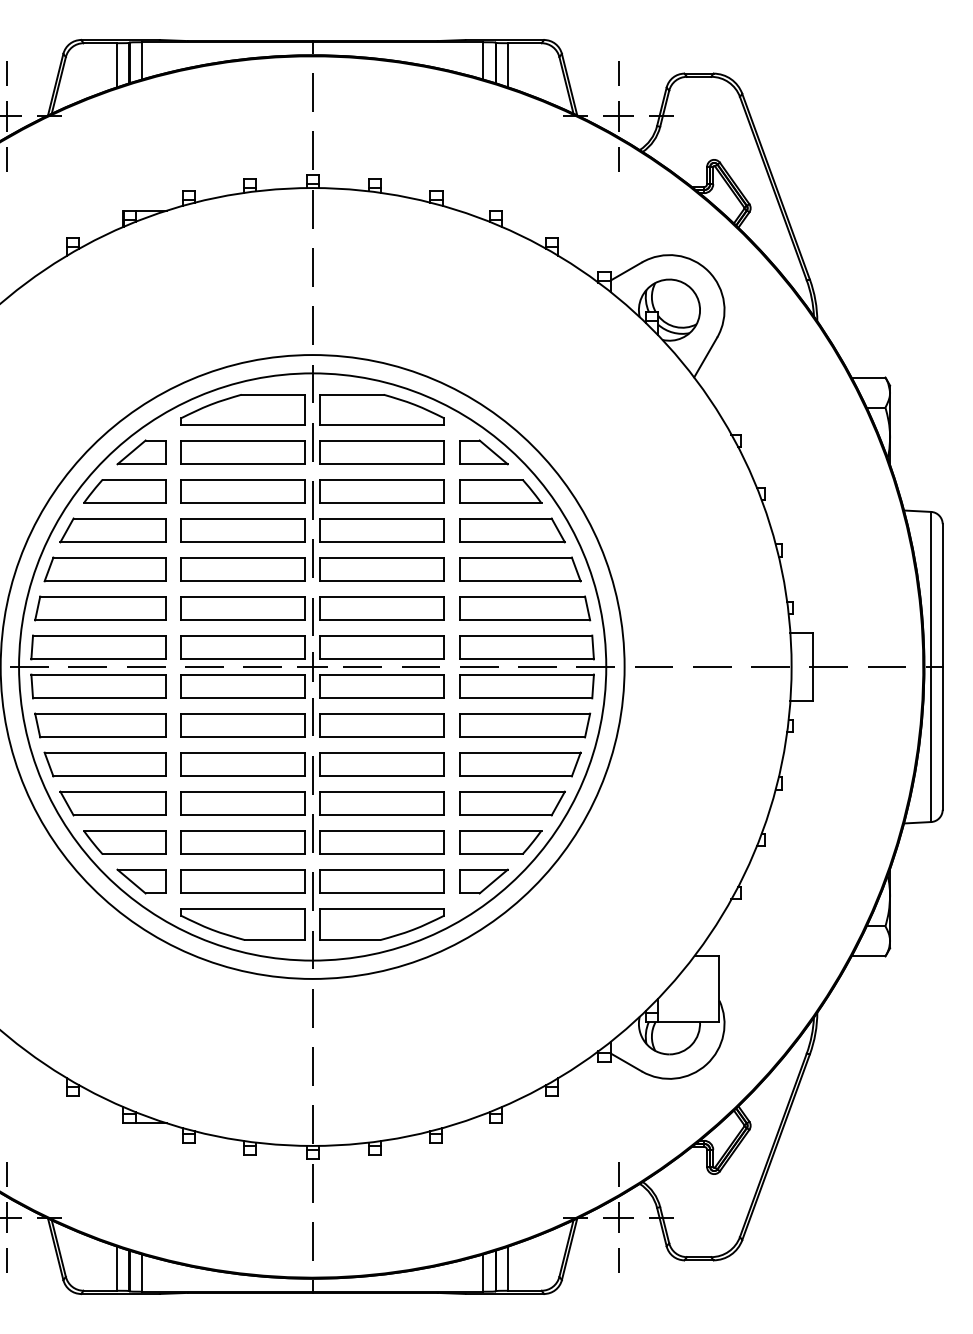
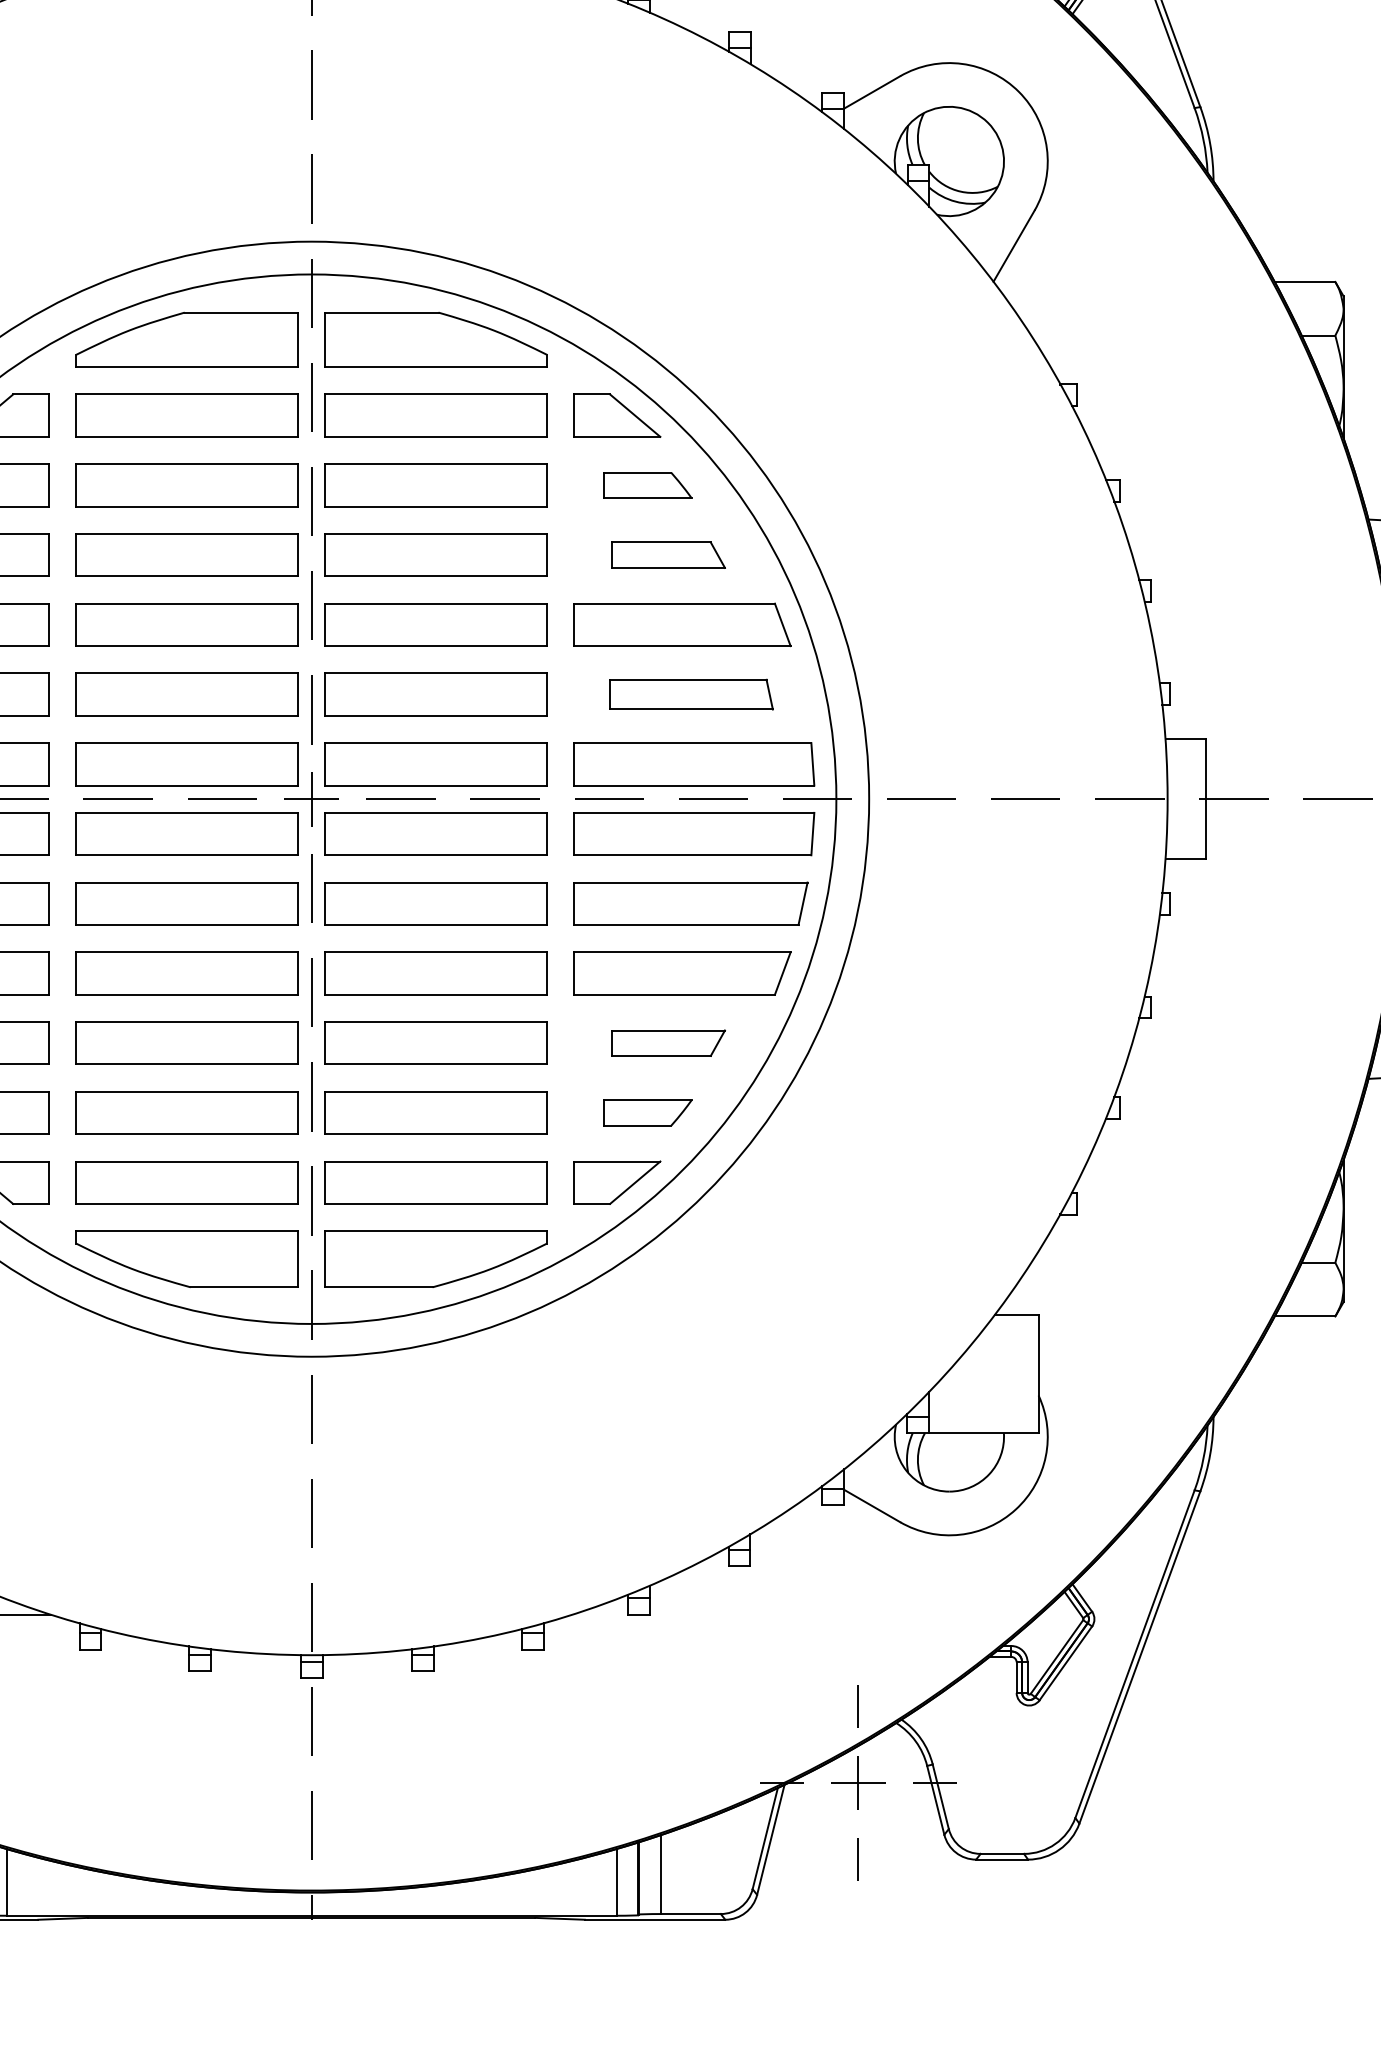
part: (500, 491) -> (647, 485), size x0.6
part: (512, 530) -> (668, 555), size x0.6
part: (525, 608) -> (692, 694), size x0.7
part: (512, 803) -> (668, 1043), size x0.6
part: (500, 842) -> (647, 1112), size x0.6

